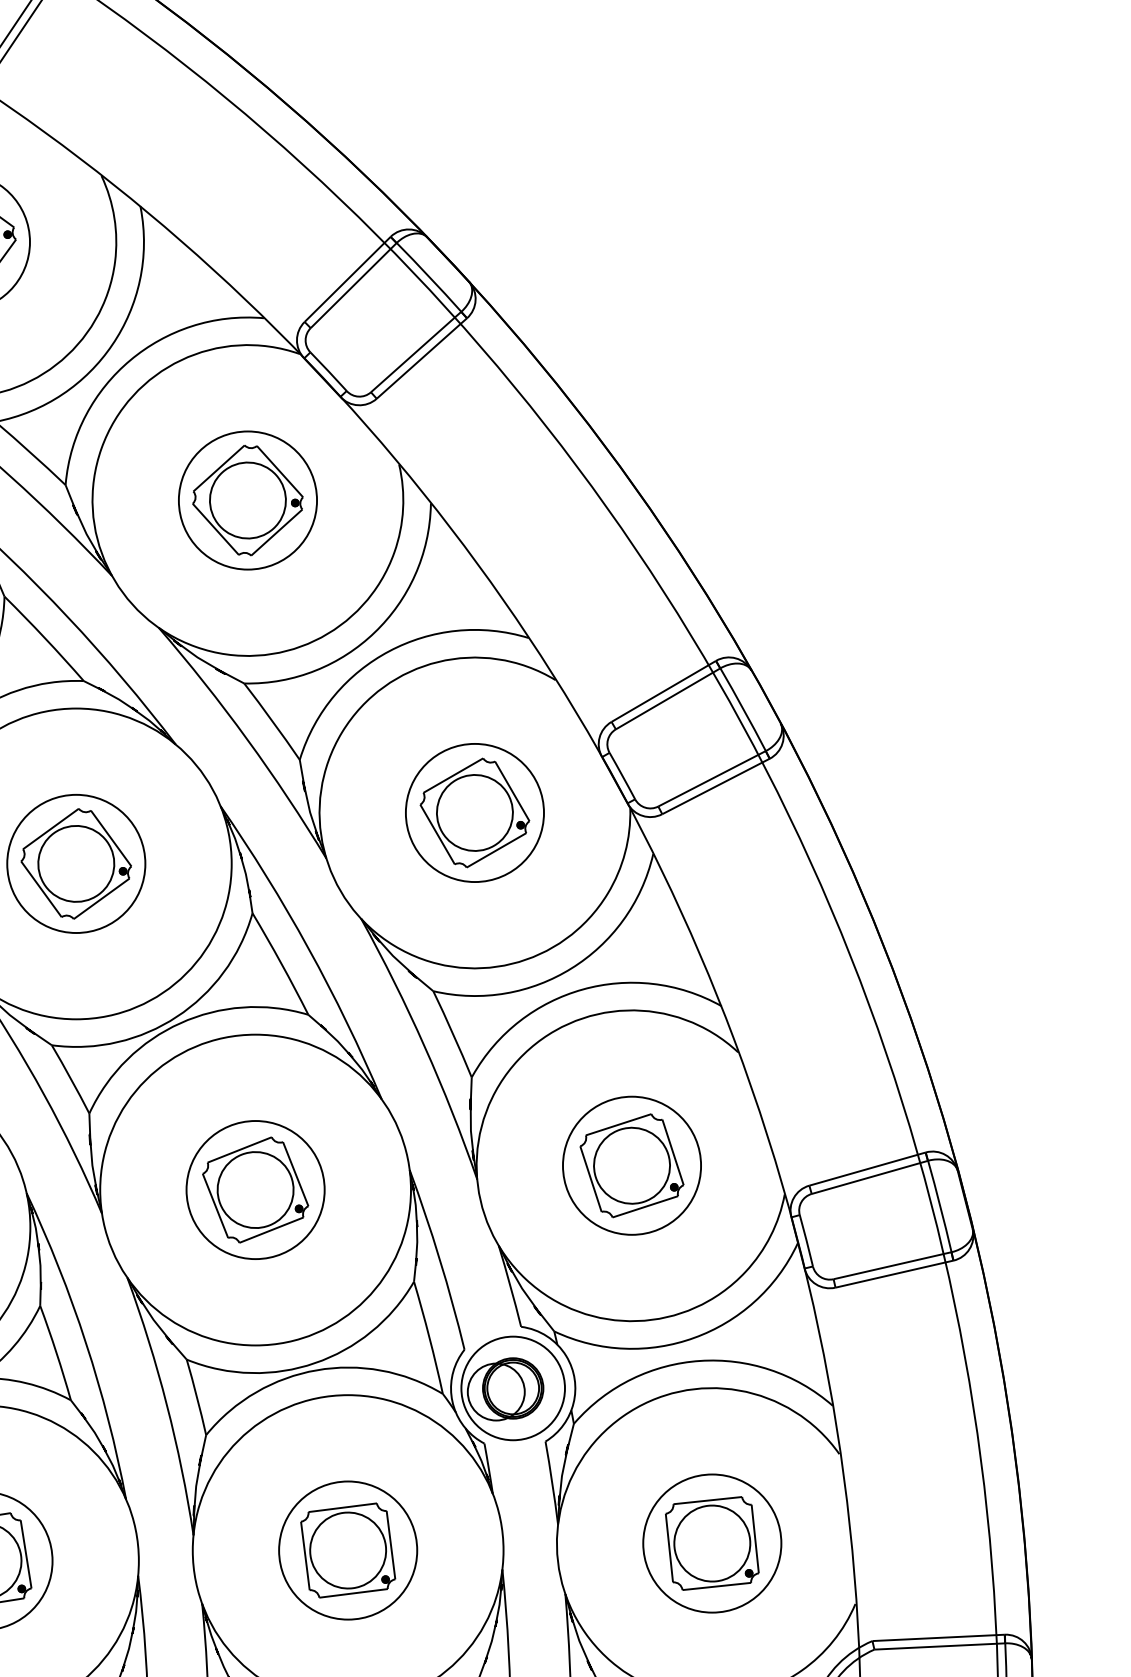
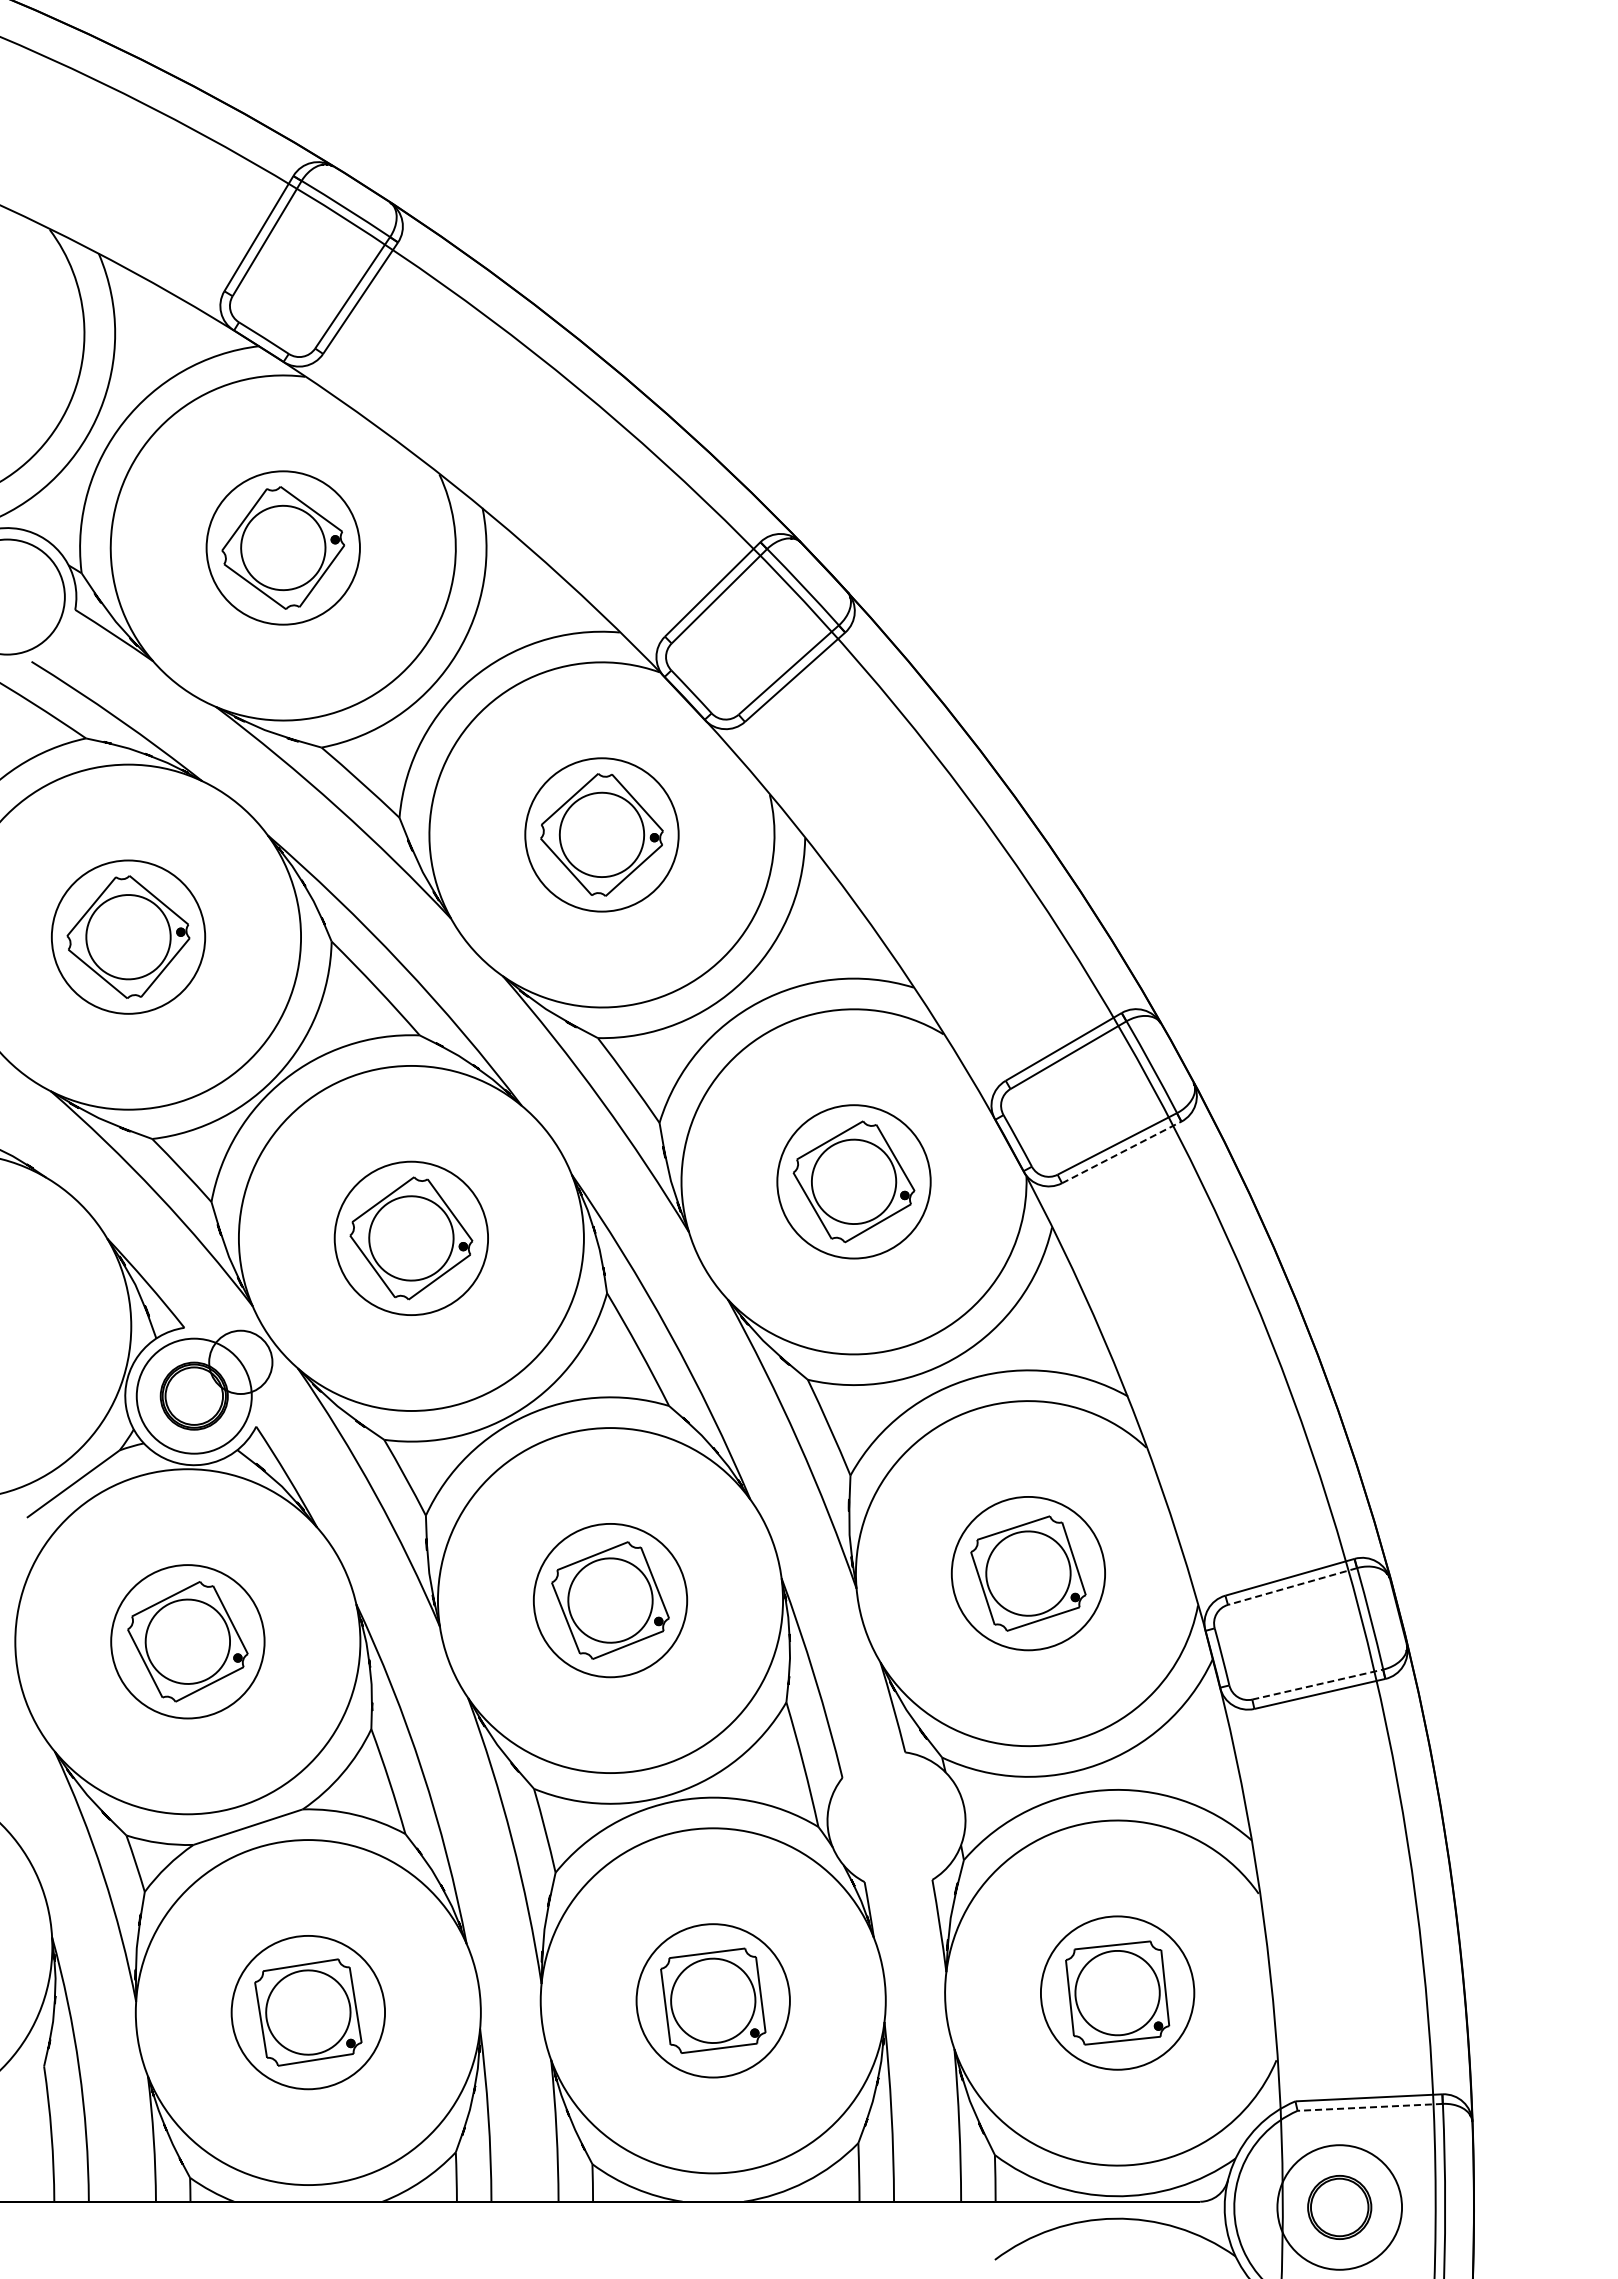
line: (716, 786) -> (1122, 1152), solid -> dashed
line: (869, 1177) -> (1292, 1586), solid -> dashed
line: (893, 1265) -> (1318, 1684), solid -> dashed
part: (513, 1388) -> (896, 1820), removed
line: (940, 1646) -> (1370, 2107), solid -> dashed

